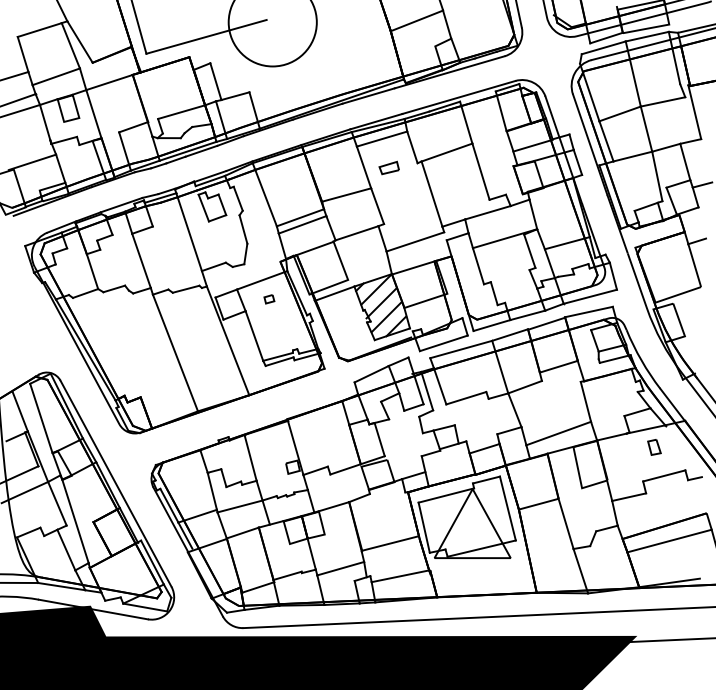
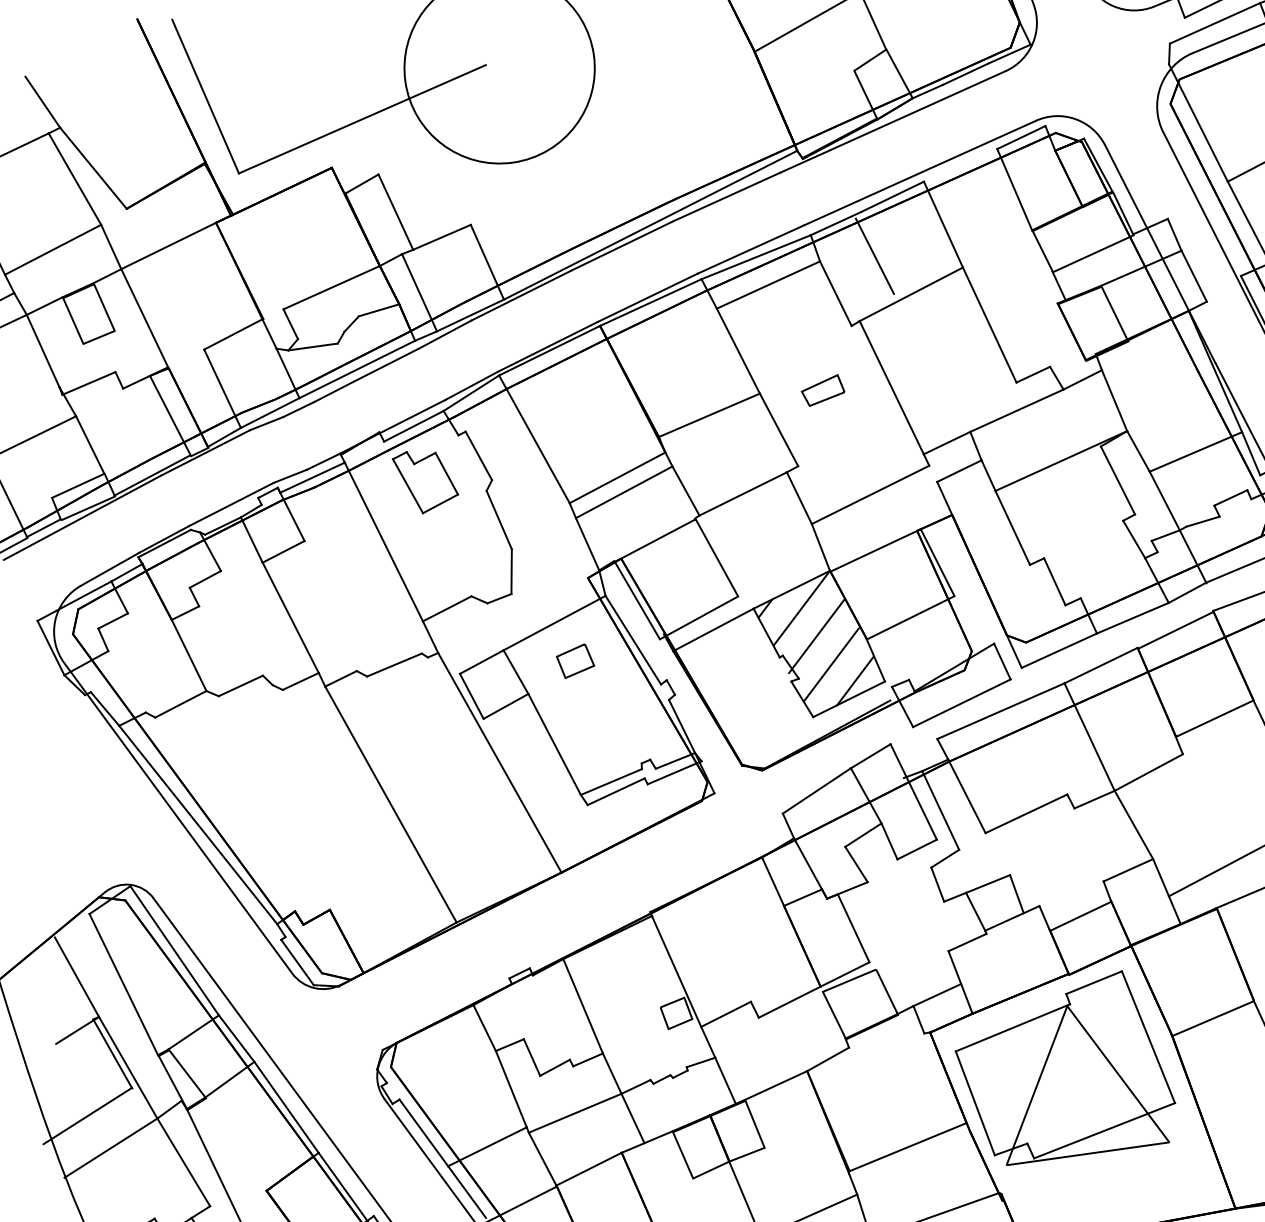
line: (432, 132) -> (874, 255), added
part: (388, 167) -> (821, 389), moved
part: (269, 299) -> (575, 661), size x1.67

